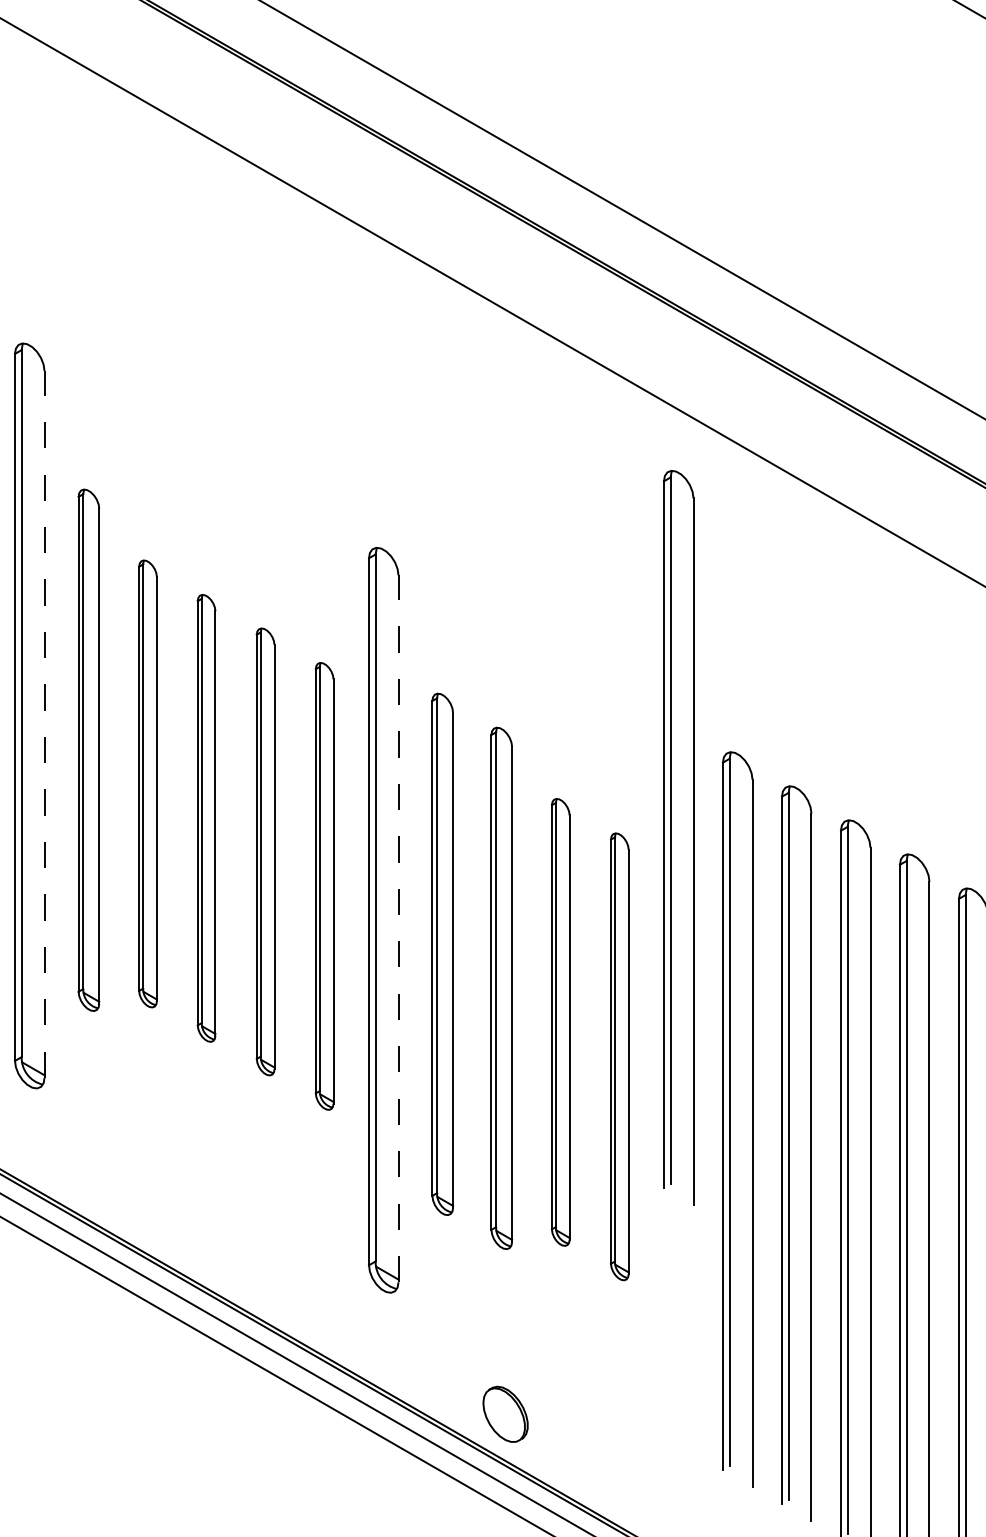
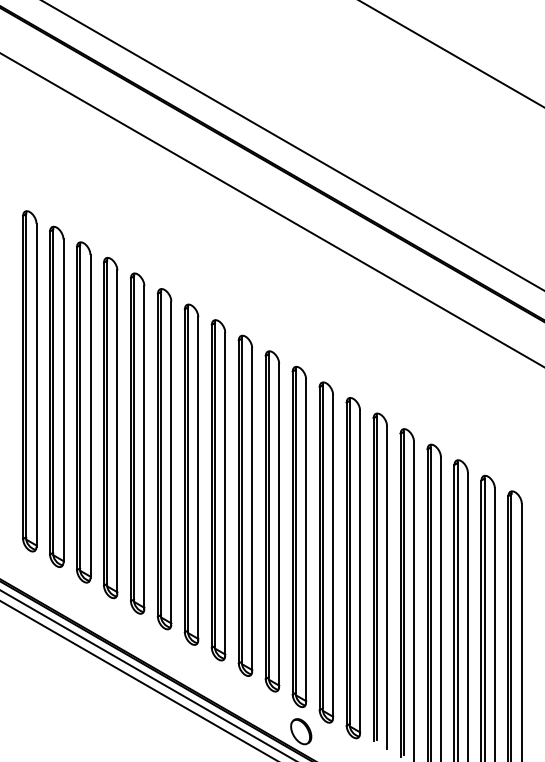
line: (44, 724) -> (90, 416), dashed -> solid
part: (88, 750) -> (110, 428), size x1.43
part: (147, 783) -> (137, 443), size x1.67
part: (206, 818) -> (164, 459), size x1.67
part: (676, 836) -> (379, 580), moved
part: (265, 851) -> (191, 474), size x1.67
part: (324, 886) -> (218, 490), size x1.67
line: (398, 928) -> (252, 509), dashed -> solid
part: (442, 954) -> (272, 521), size x1.43
part: (501, 987) -> (299, 536), size x1.43
part: (560, 1022) -> (326, 552), size x1.67
part: (620, 1057) -> (353, 568), size x1.67

